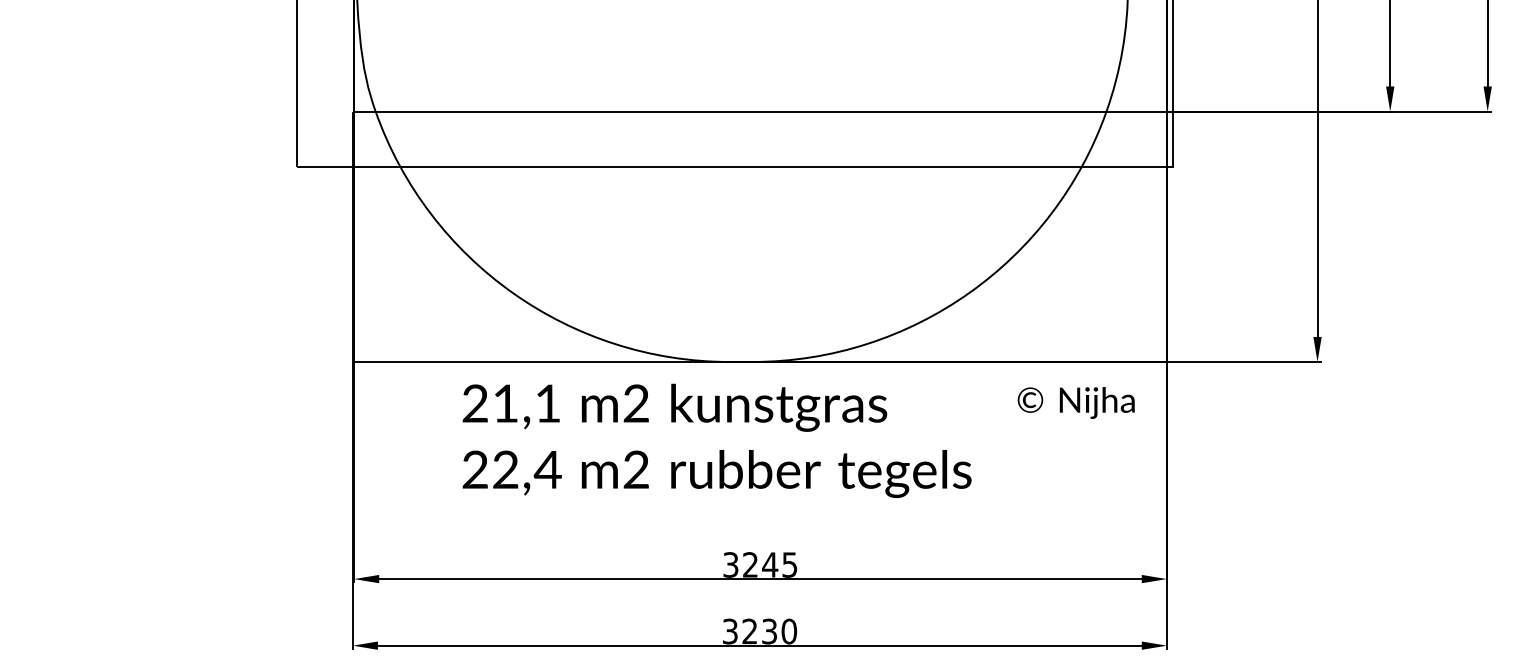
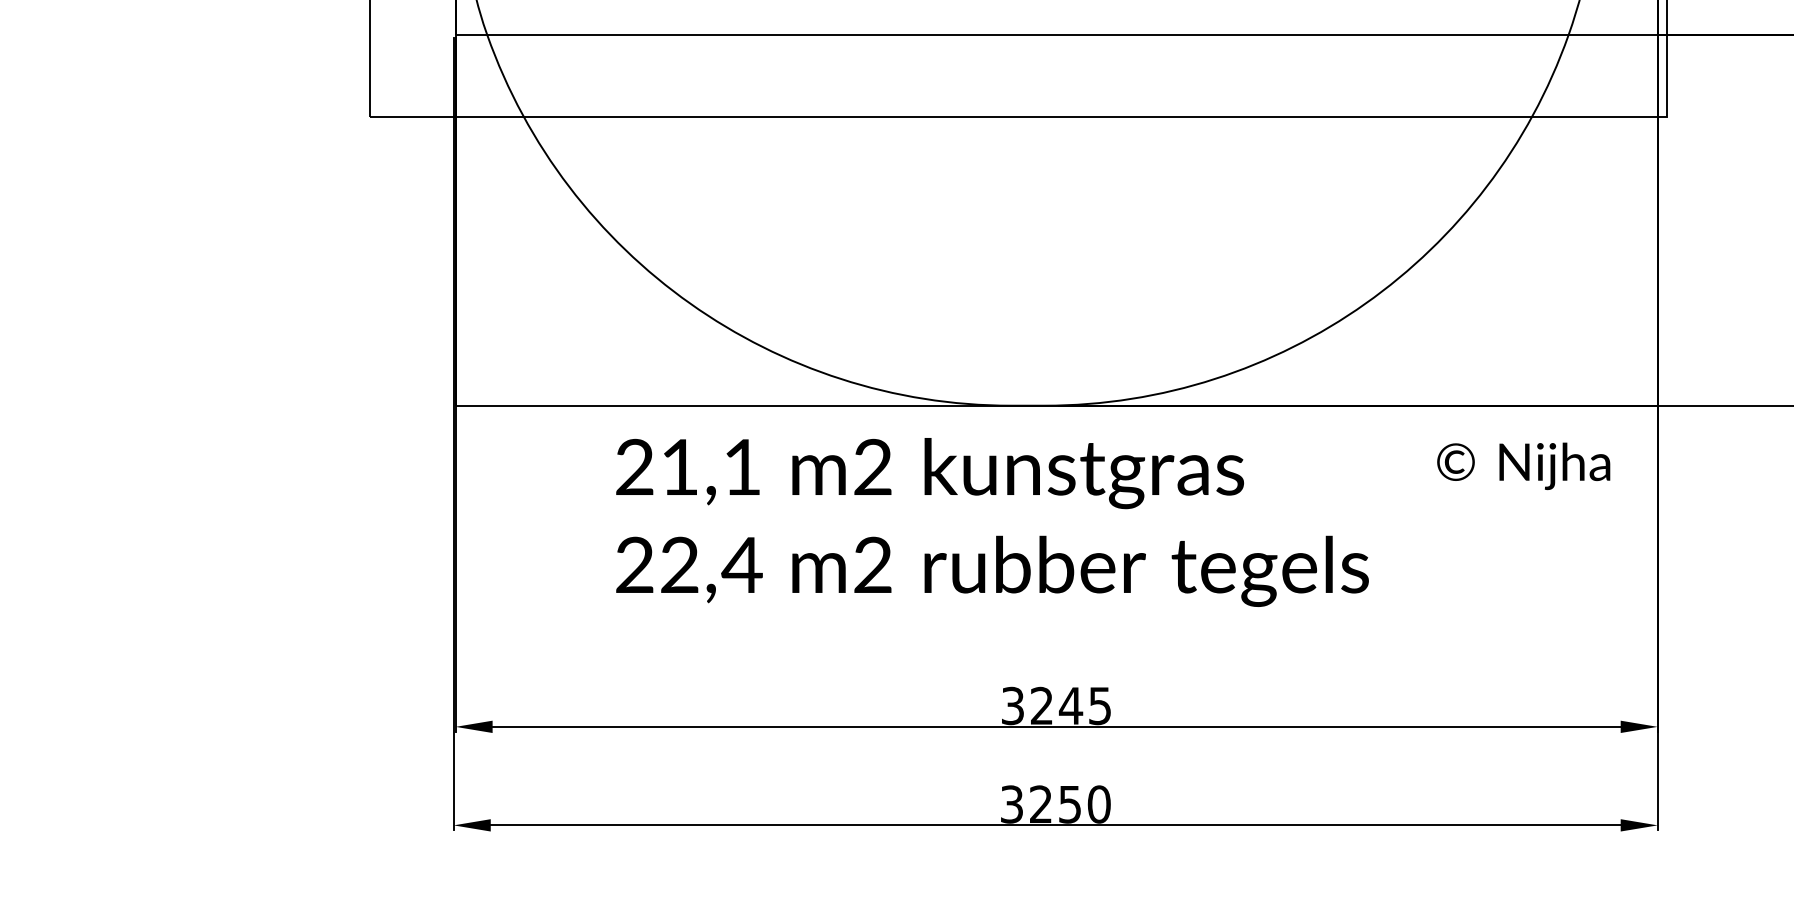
text: (769, 630) -> (1069, 802), 3230 -> 3250

